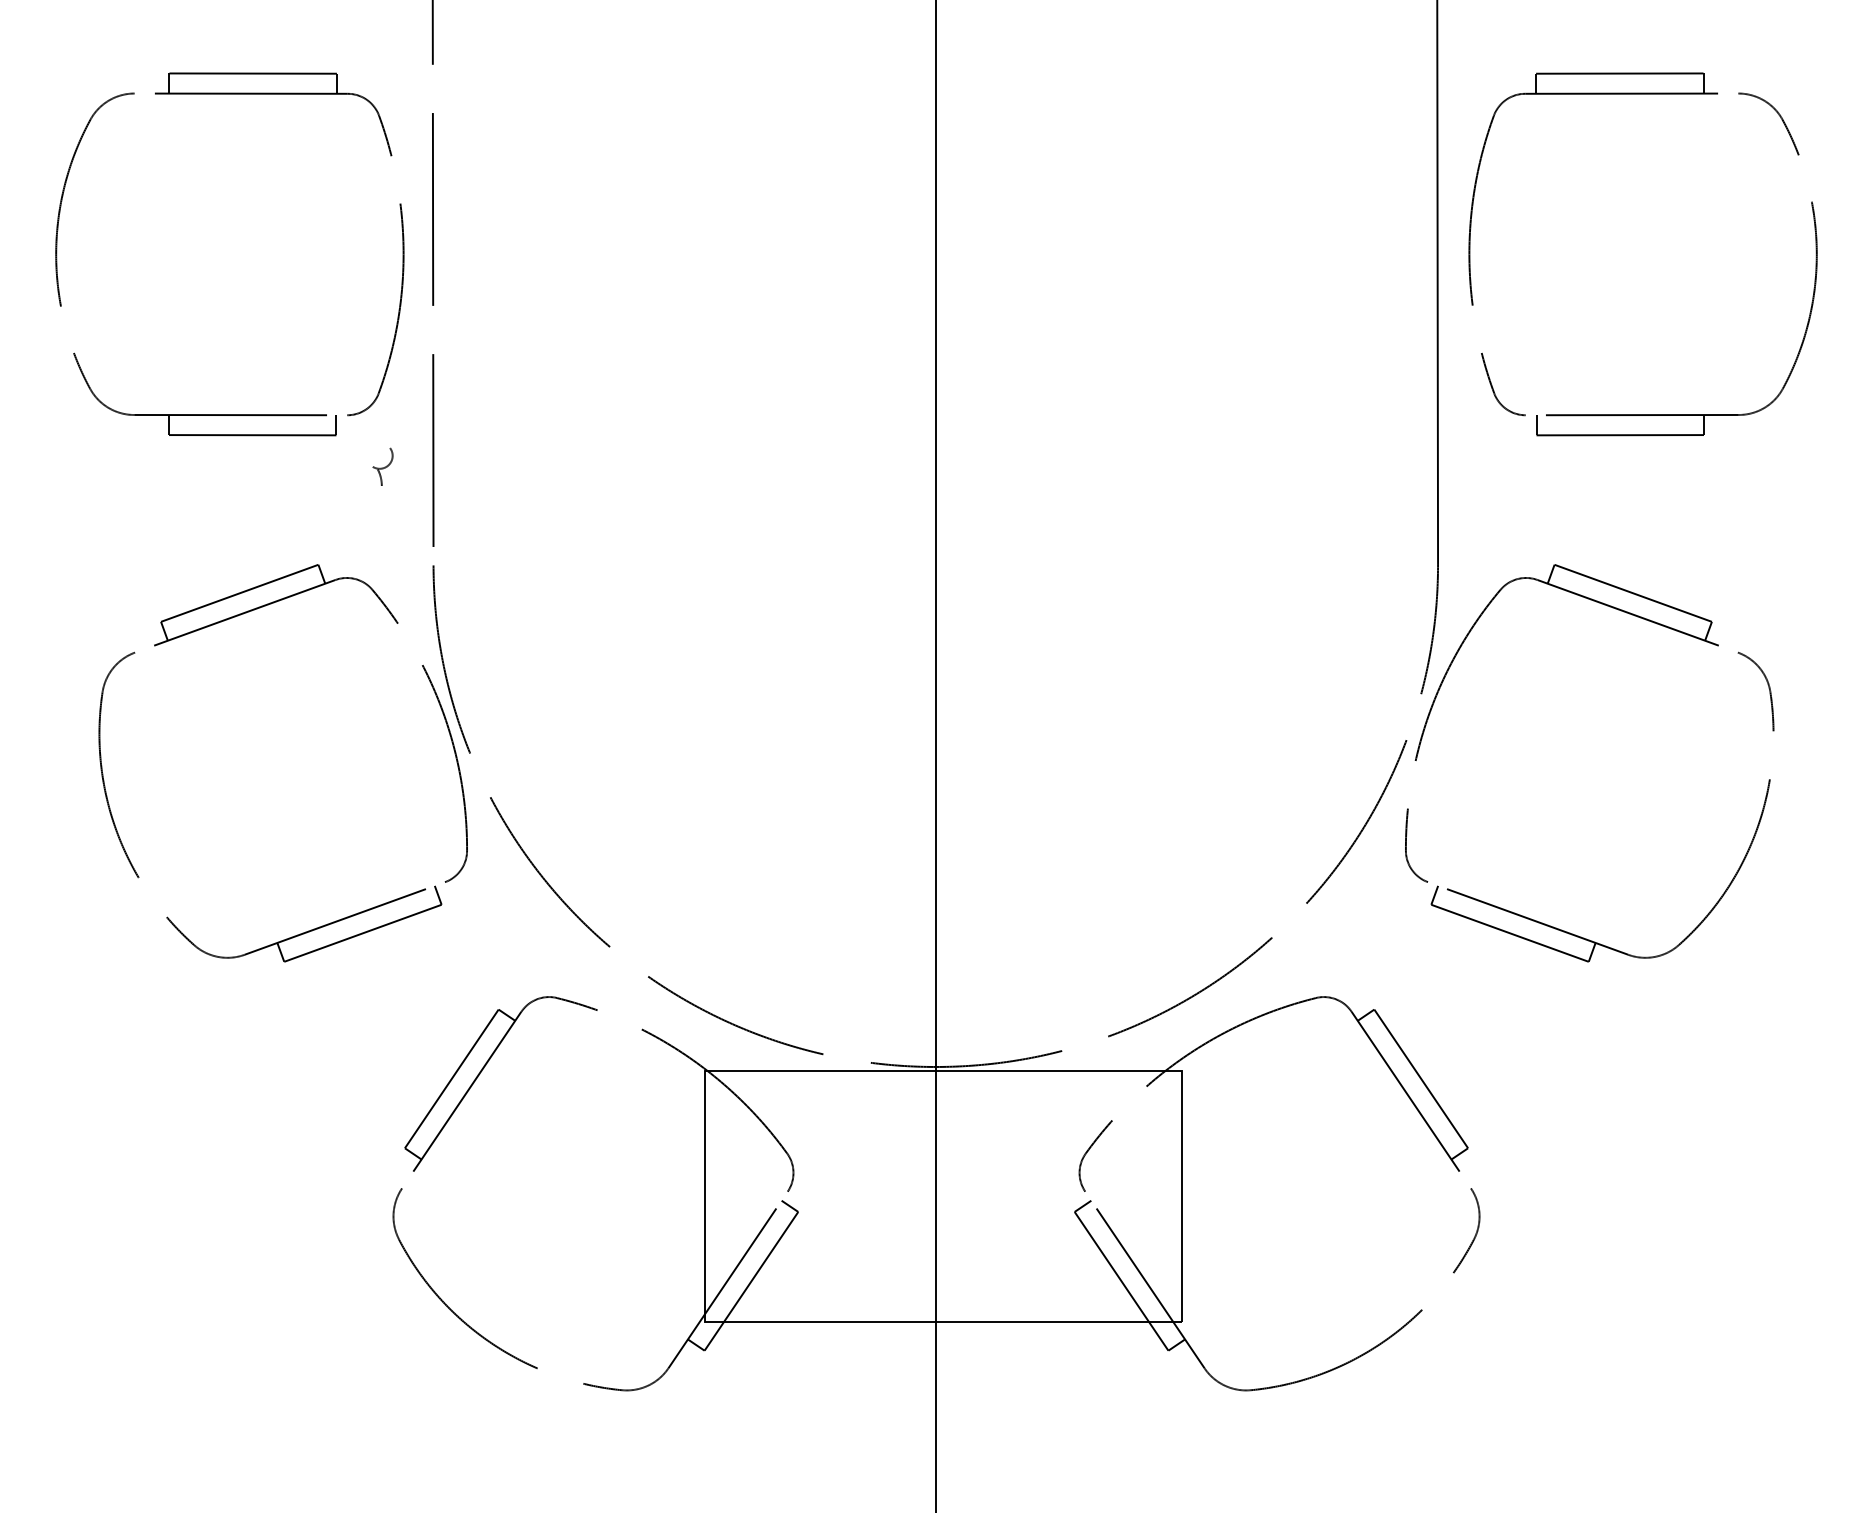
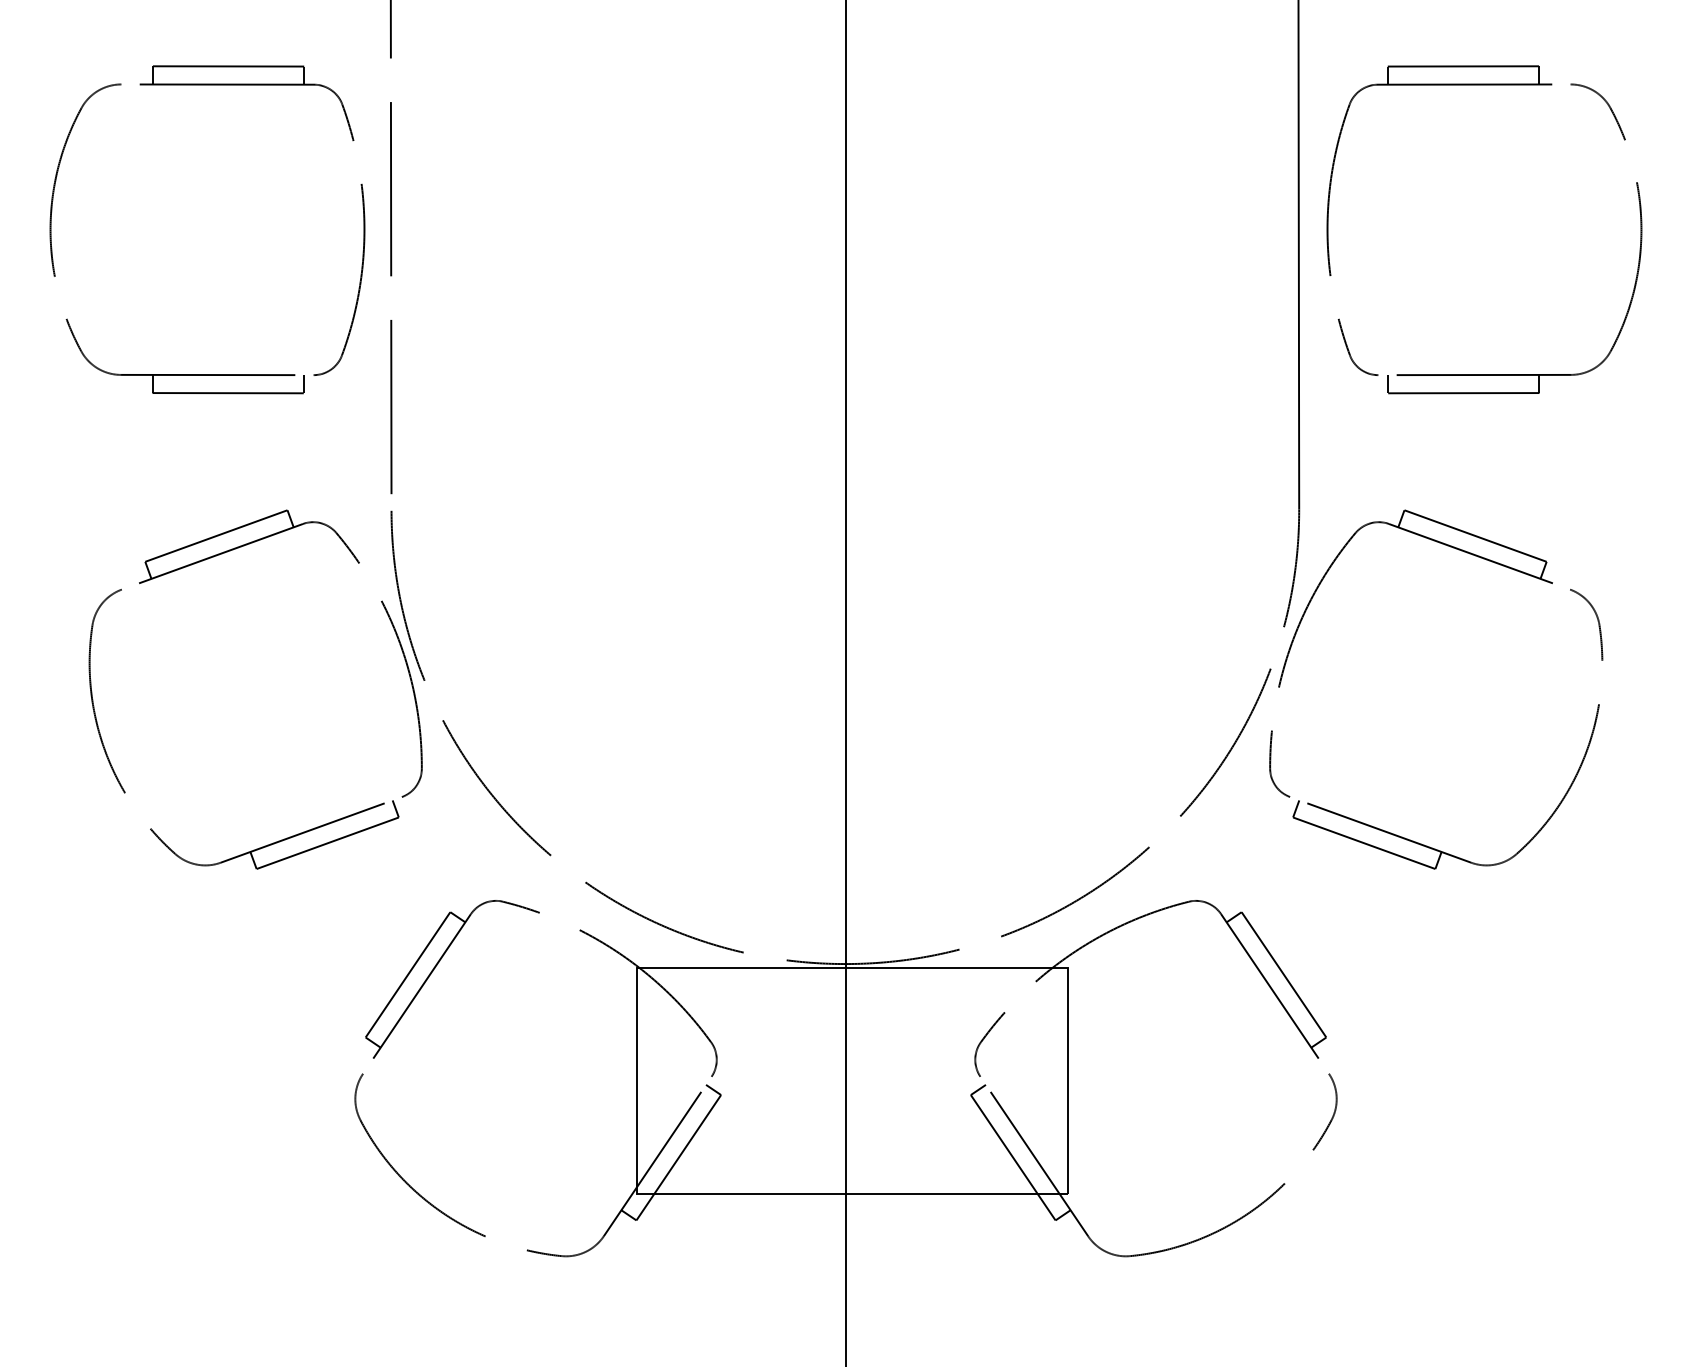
part: (382, 466) -> (345, 421), removed

